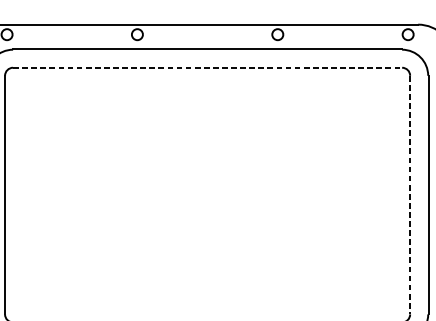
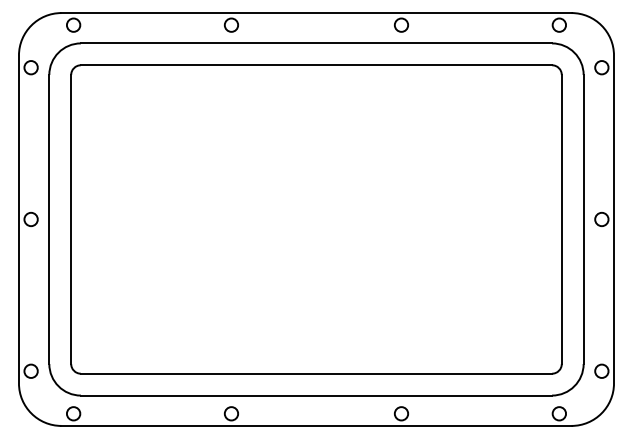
line: (207, 67) -> (316, 65), dashed -> solid
line: (409, 195) -> (561, 219), dashed -> solid

